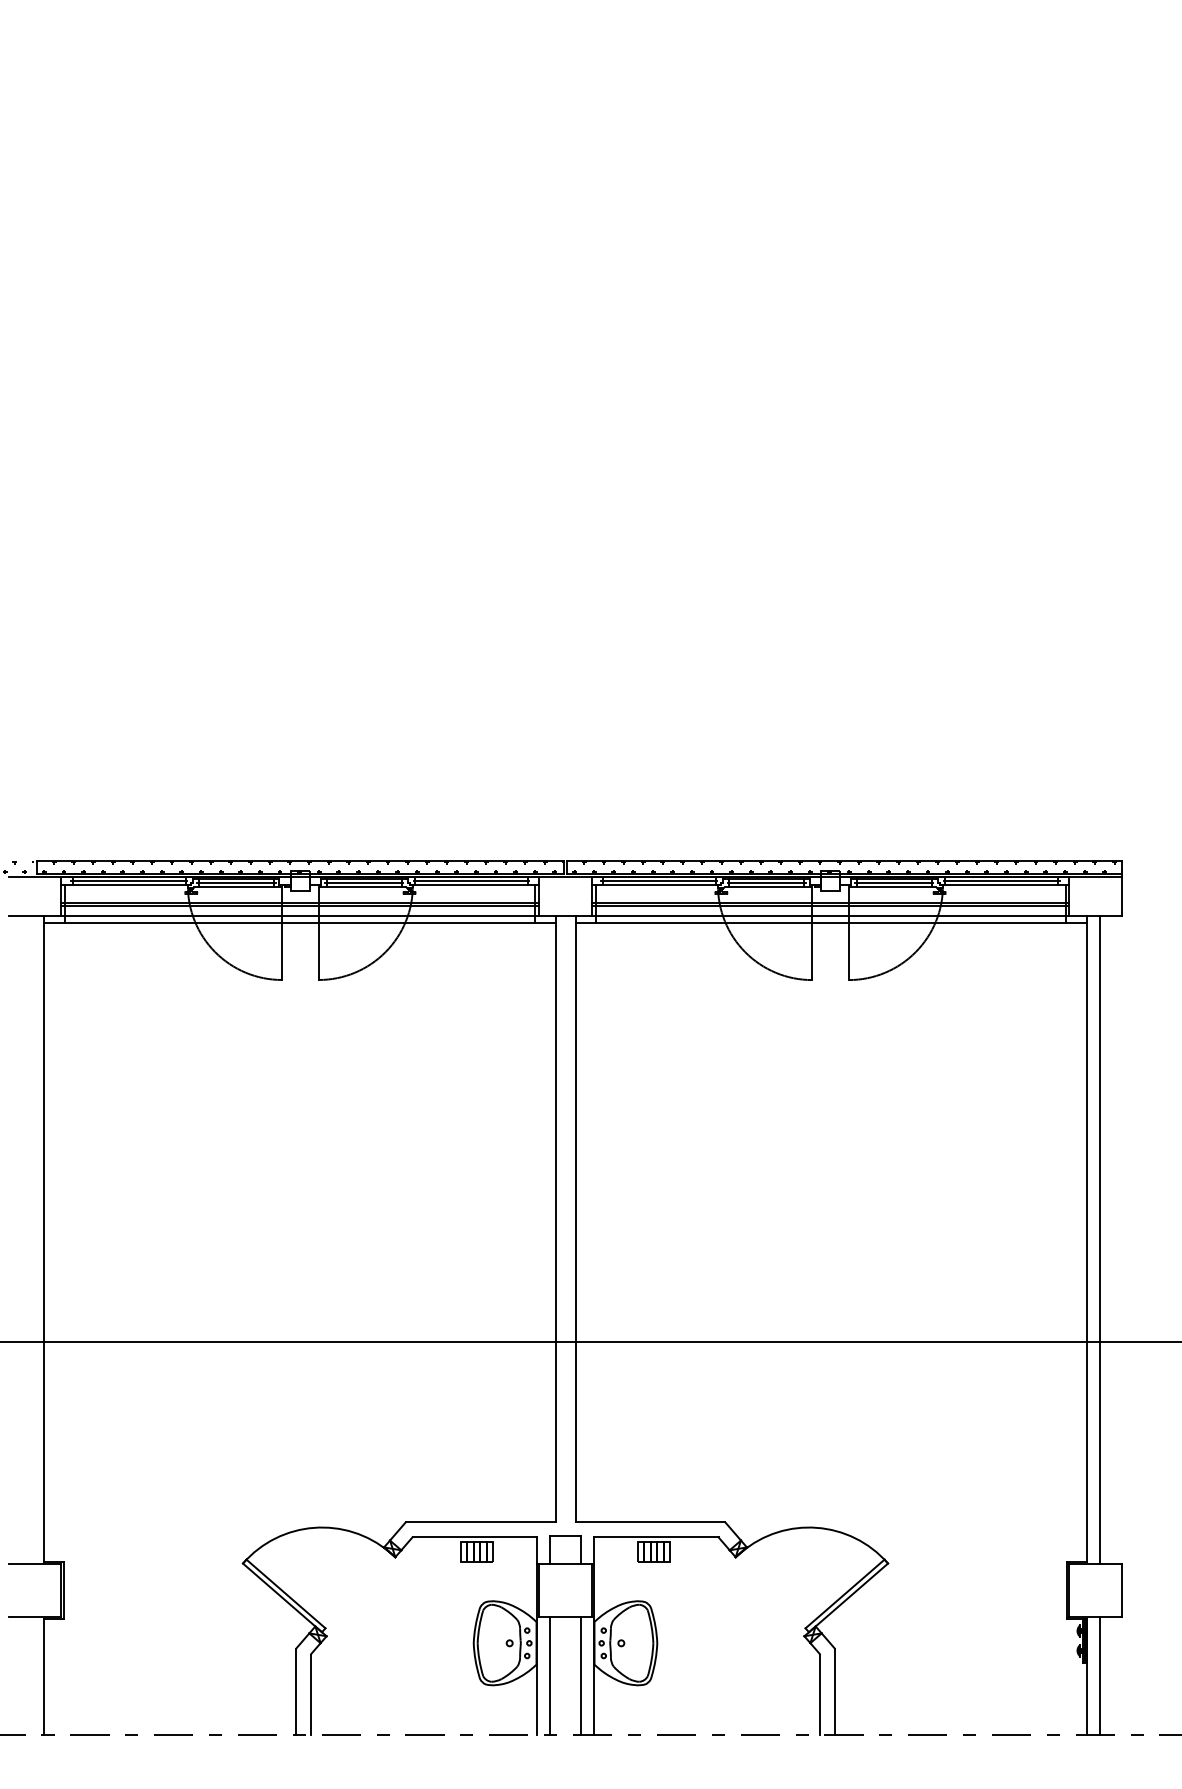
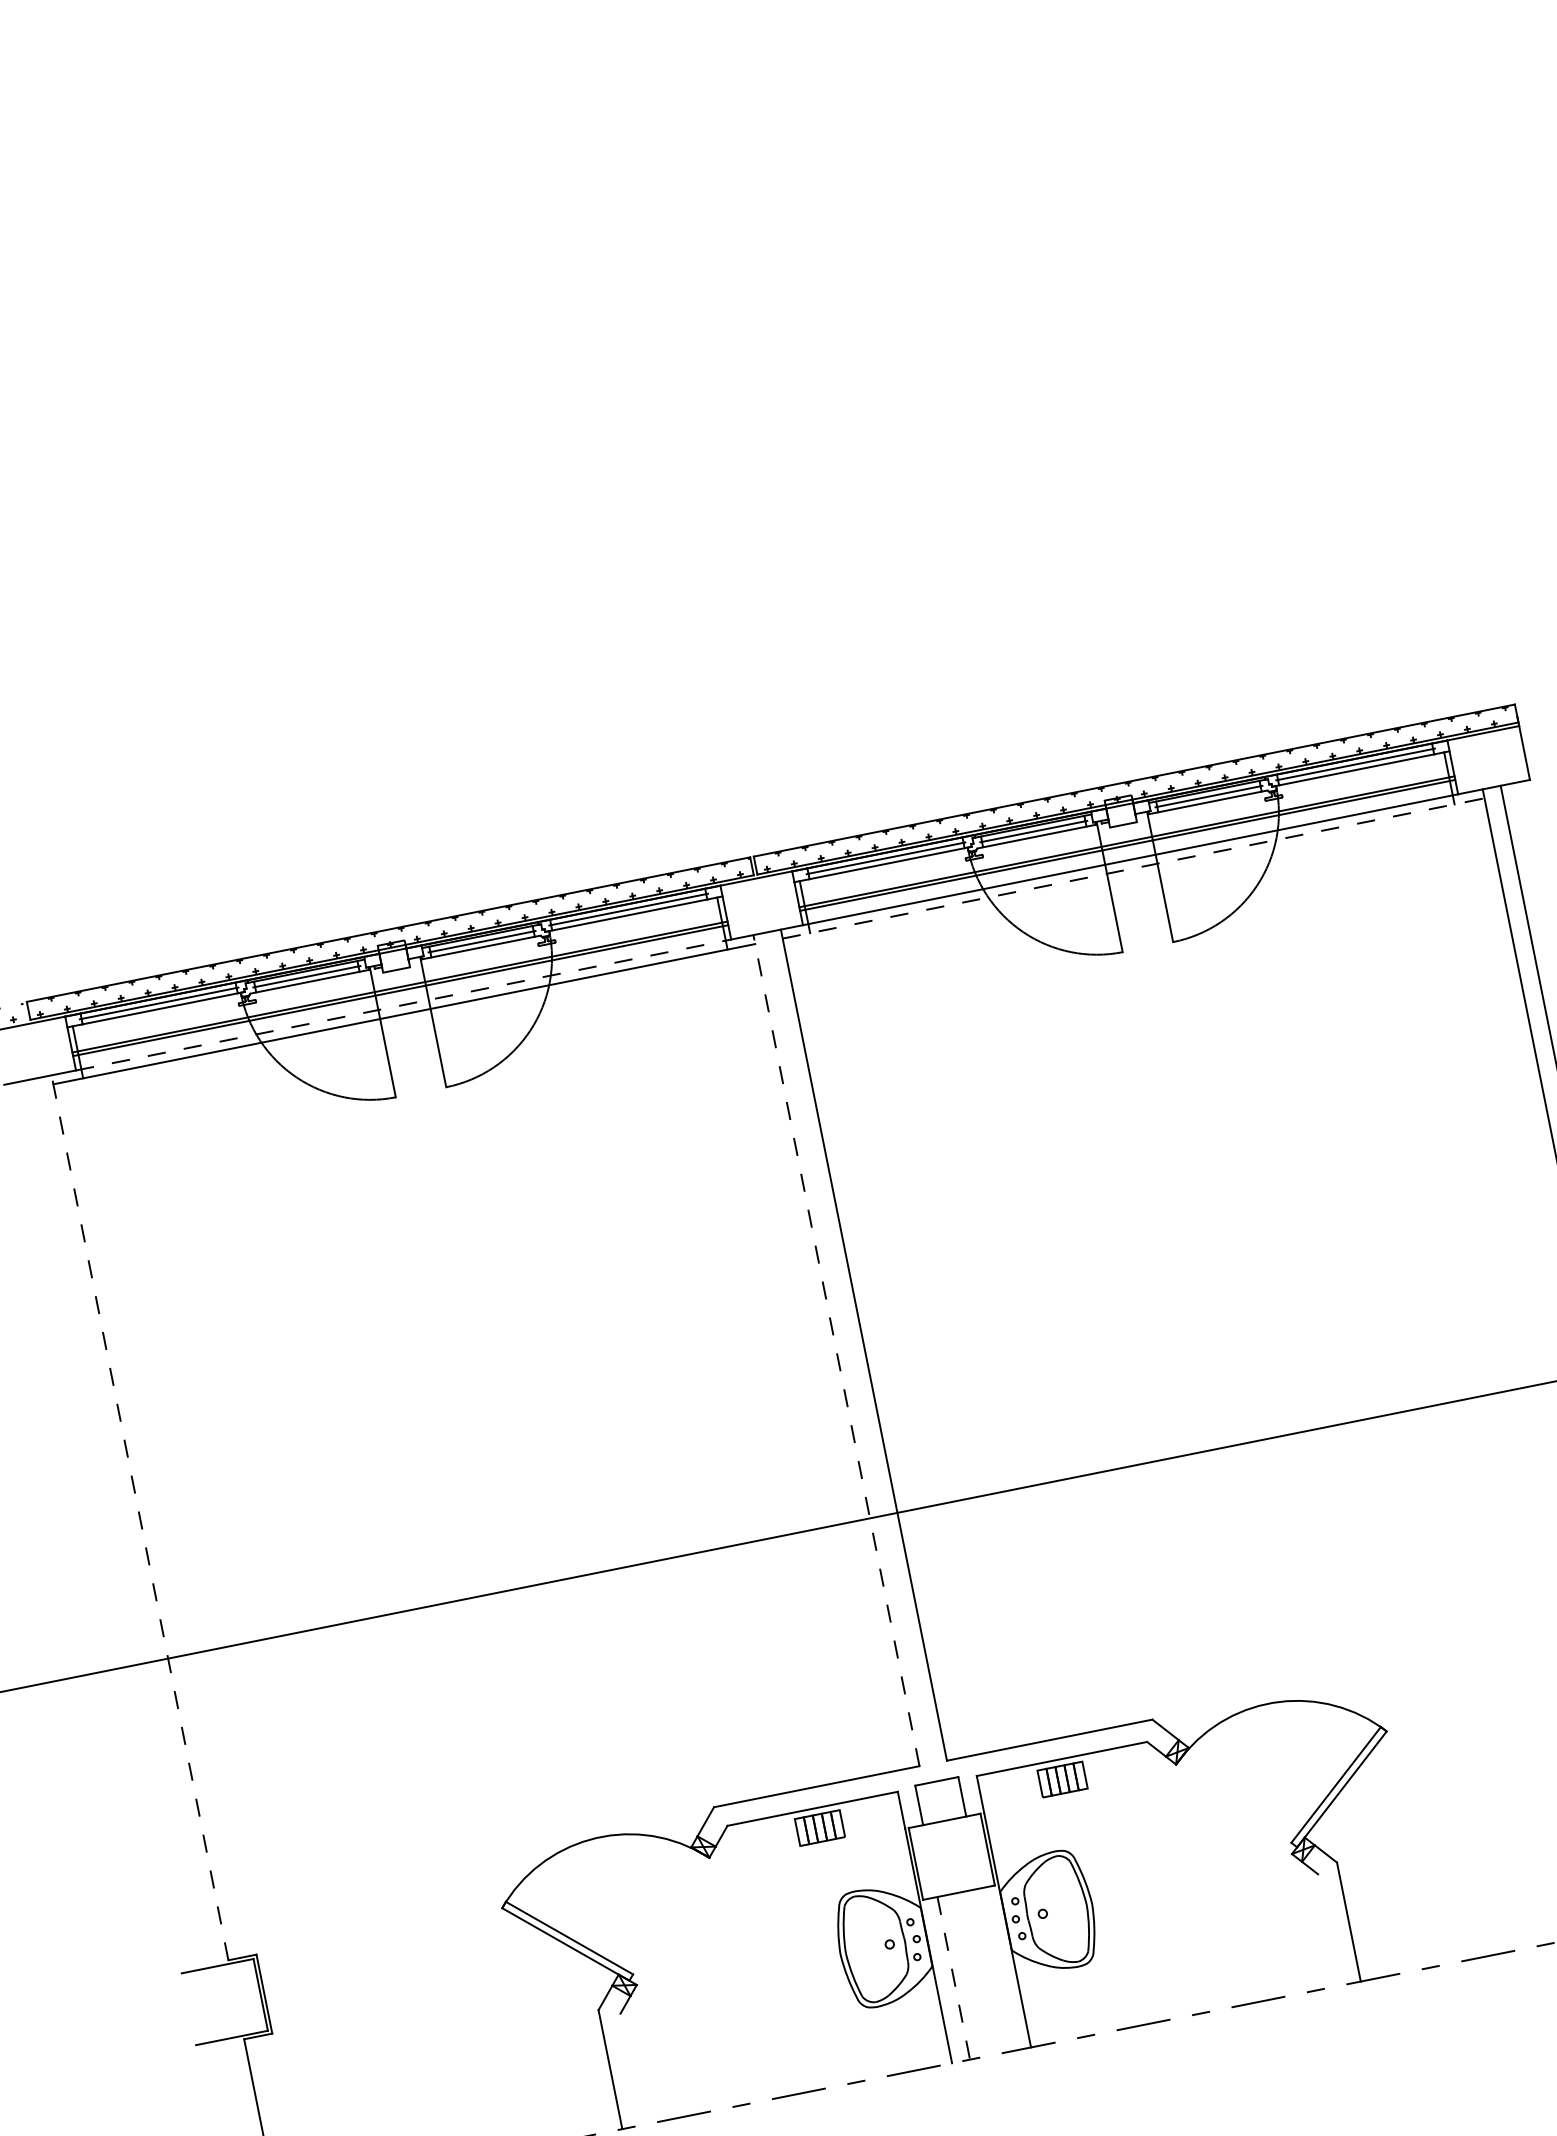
line: (300, 916) -> (403, 1005), solid -> dashed
line: (831, 922) -> (1133, 867), solid -> dashed
line: (555, 1218) -> (836, 1349), solid -> dashed
line: (43, 1239) -> (139, 1518), solid -> dashed
line: (581, 1675) -> (997, 1968), removed
line: (549, 1676) -> (953, 1979), solid -> dashed
line: (311, 1694) -> (632, 2068), removed
line: (819, 1694) -> (1328, 1929), removed

